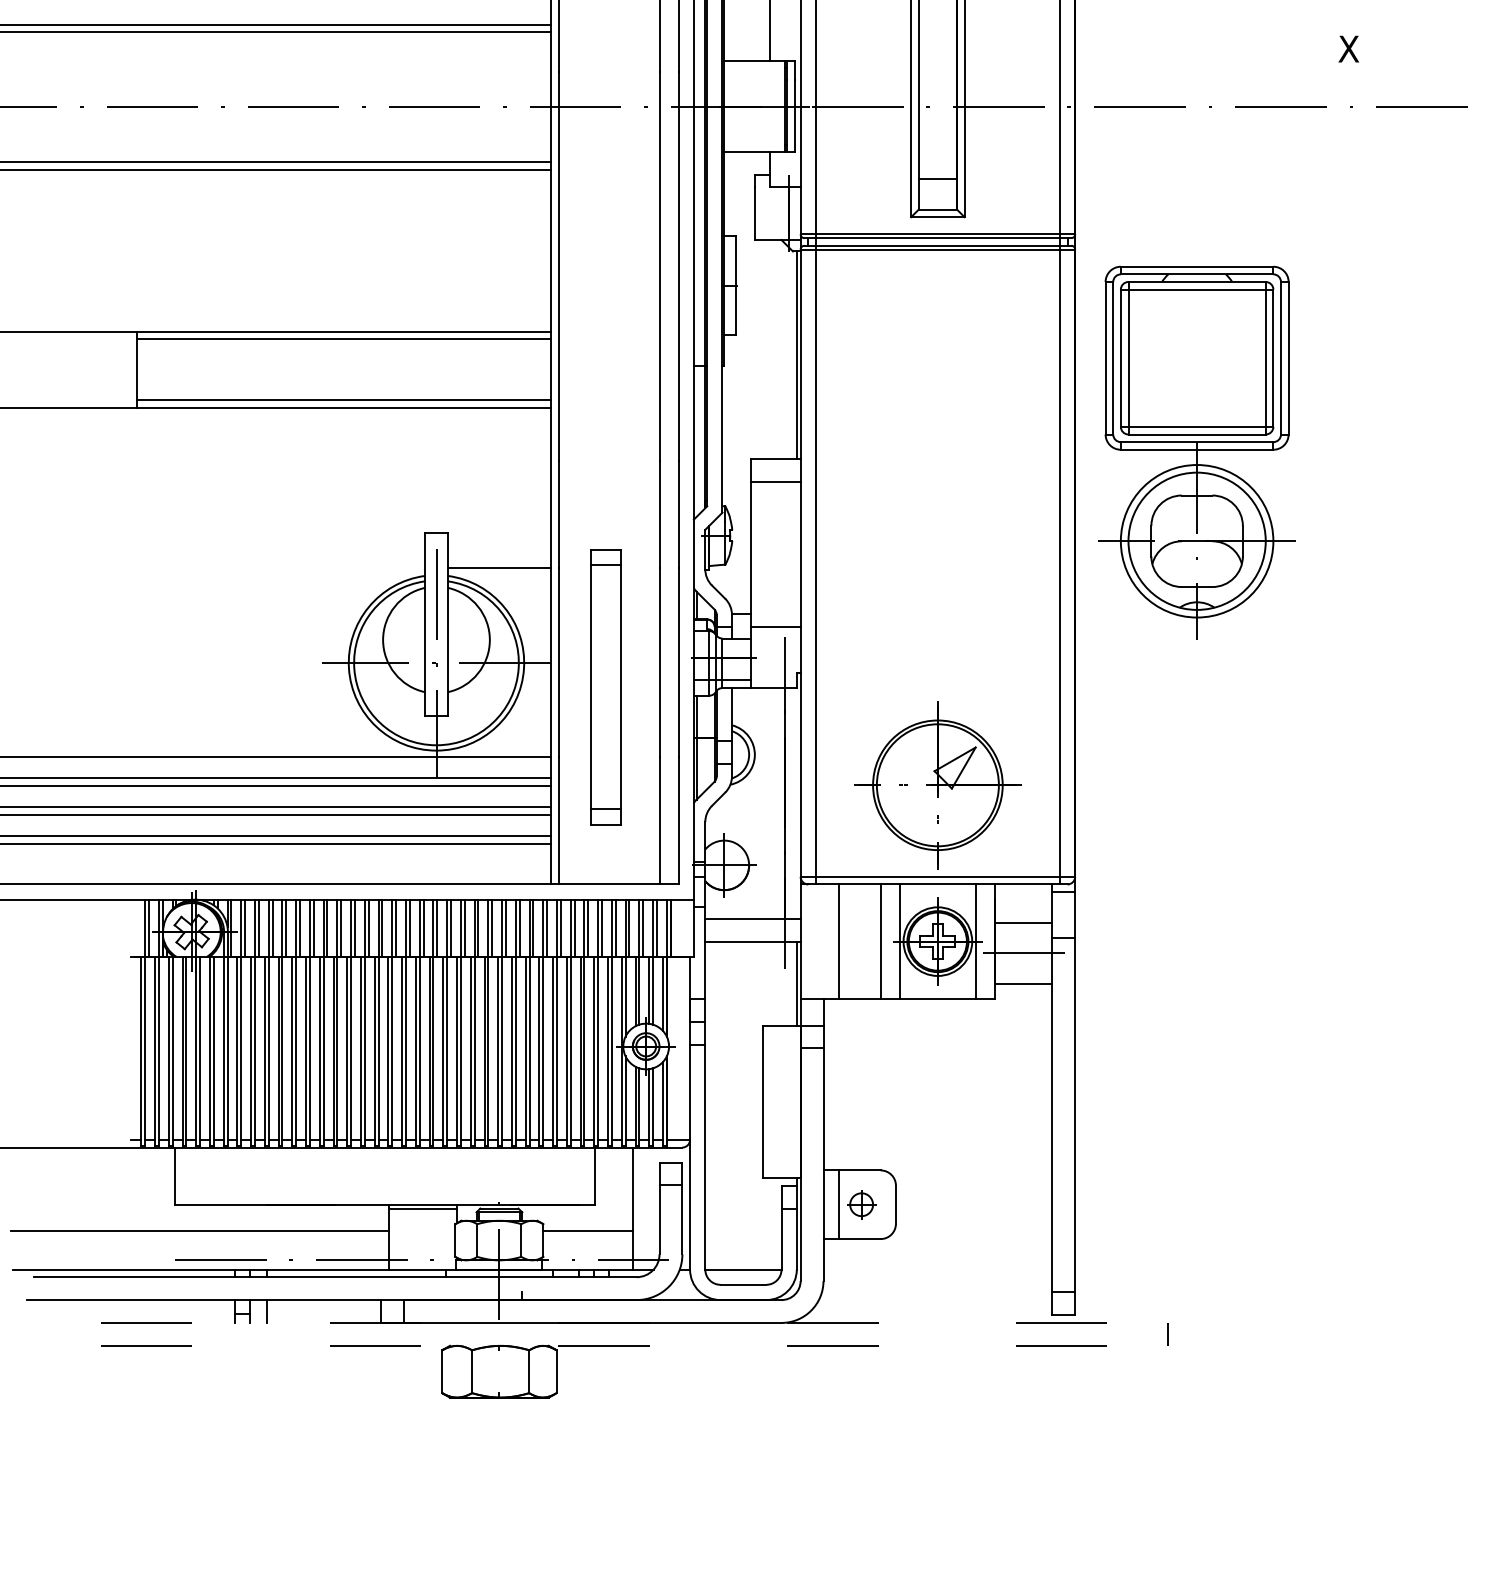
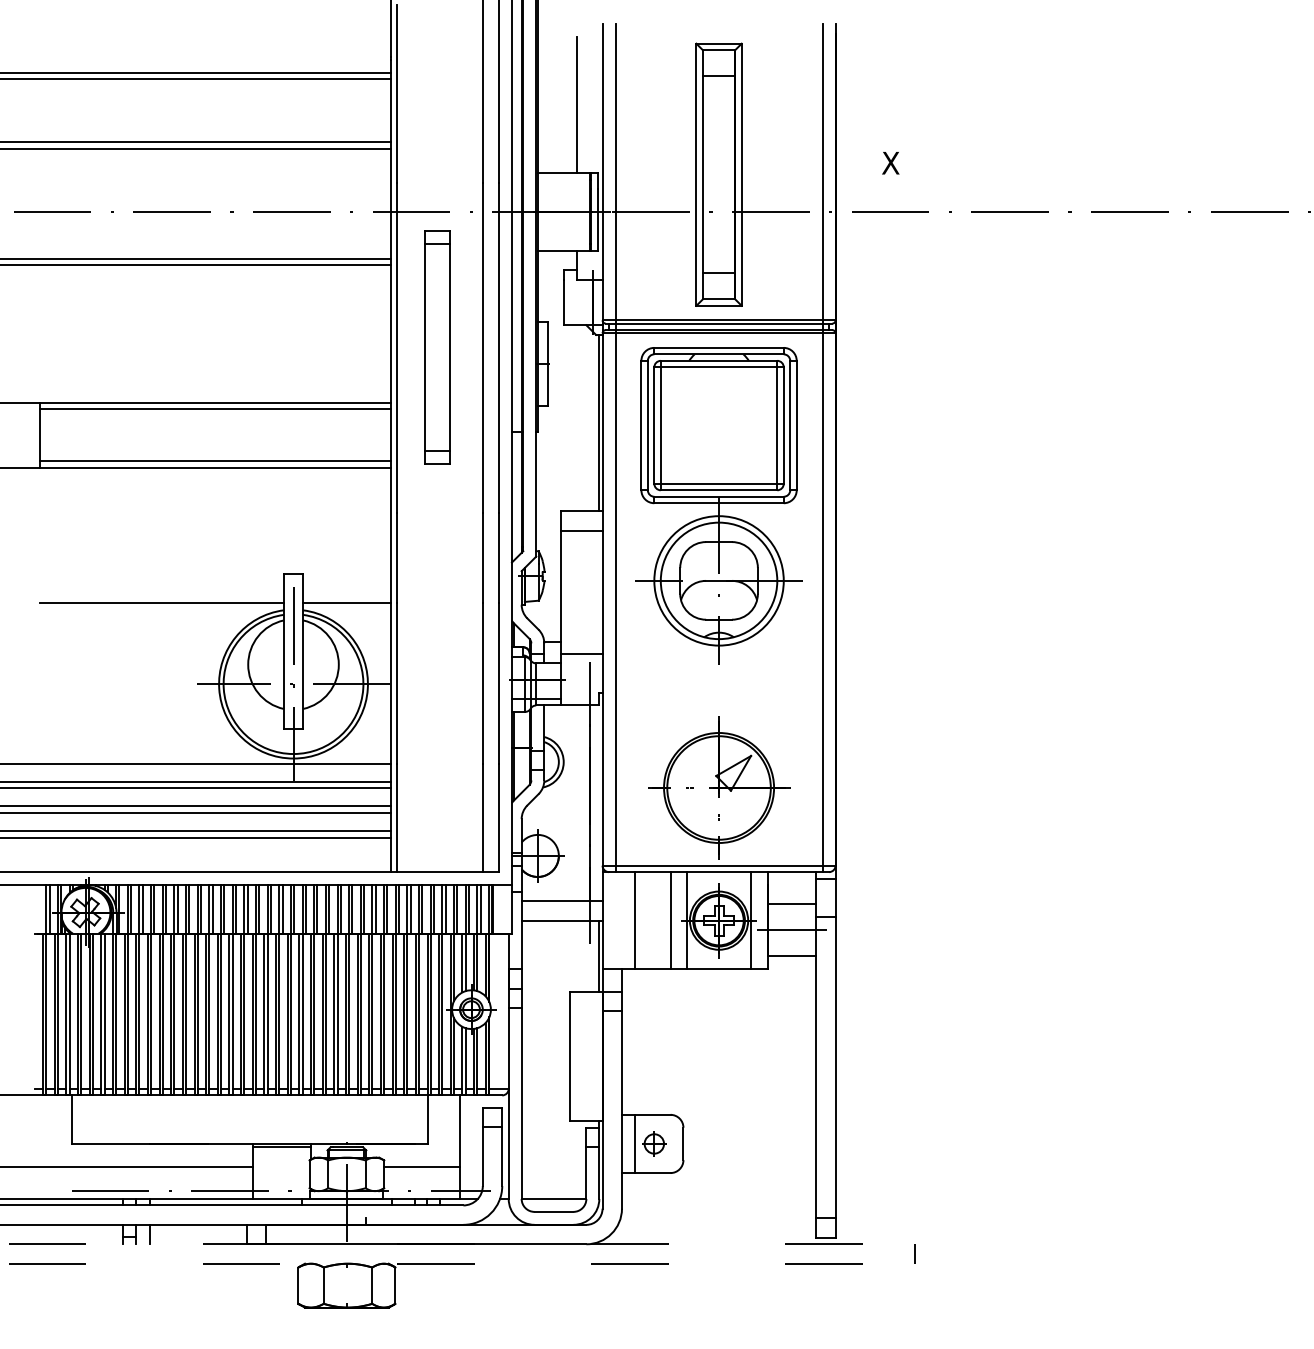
text: (1348, 49) -> (890, 163), moved
part: (1196, 452) -> (718, 505), moved
line: (280, 567) -> (161, 603), added
part: (606, 686) -> (437, 347), moved

